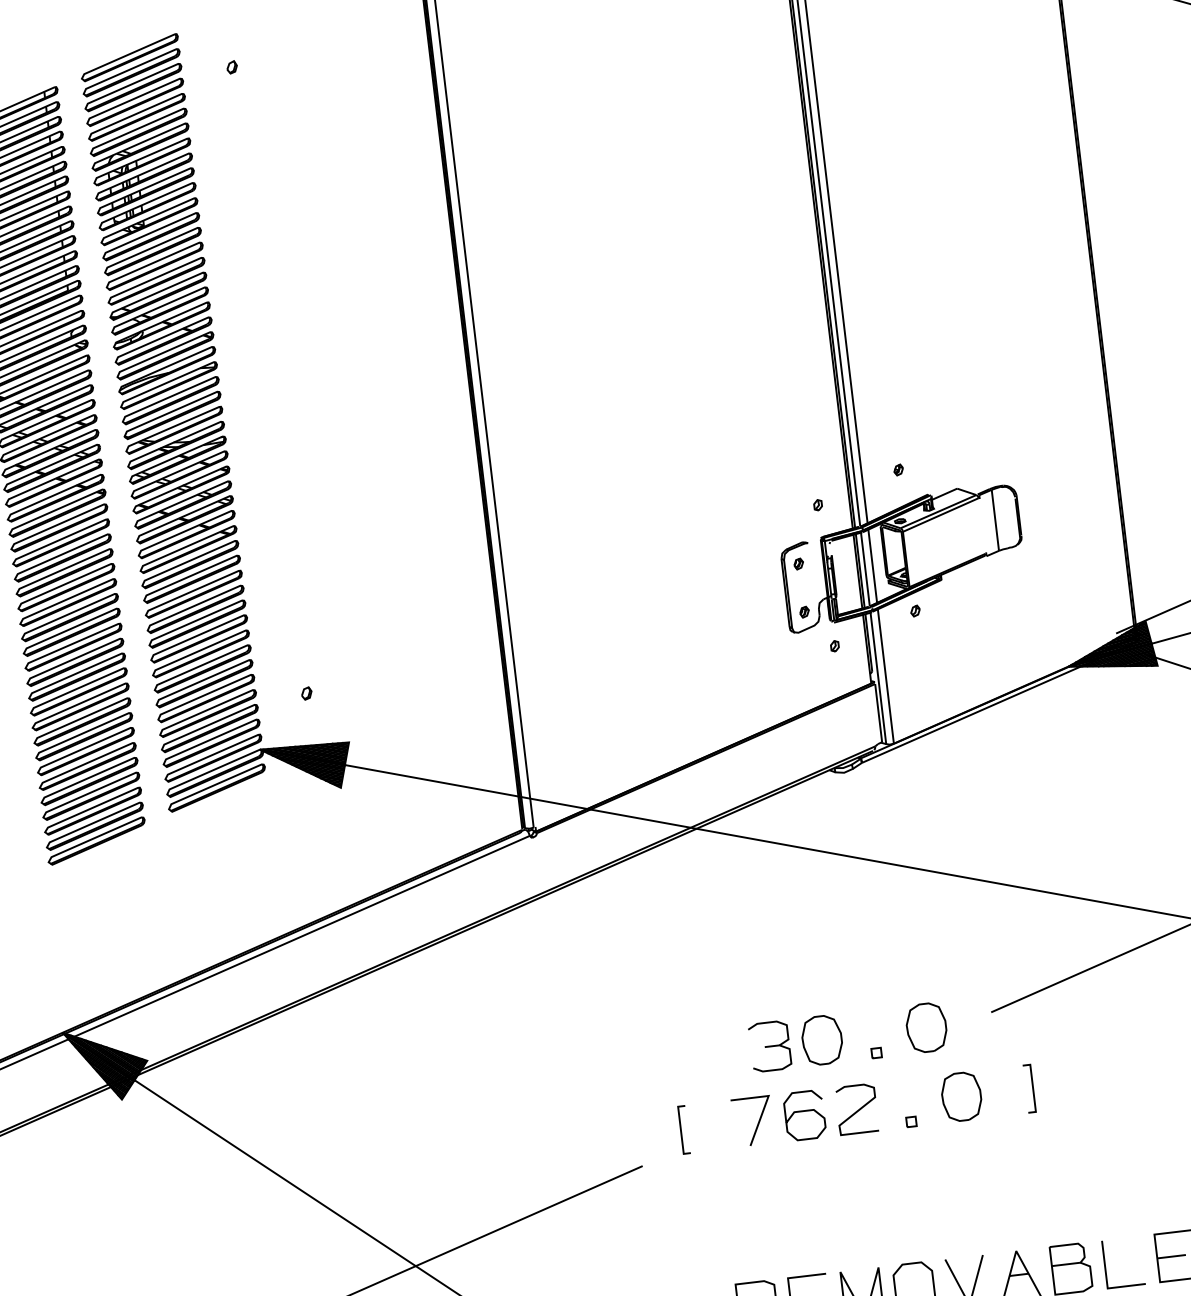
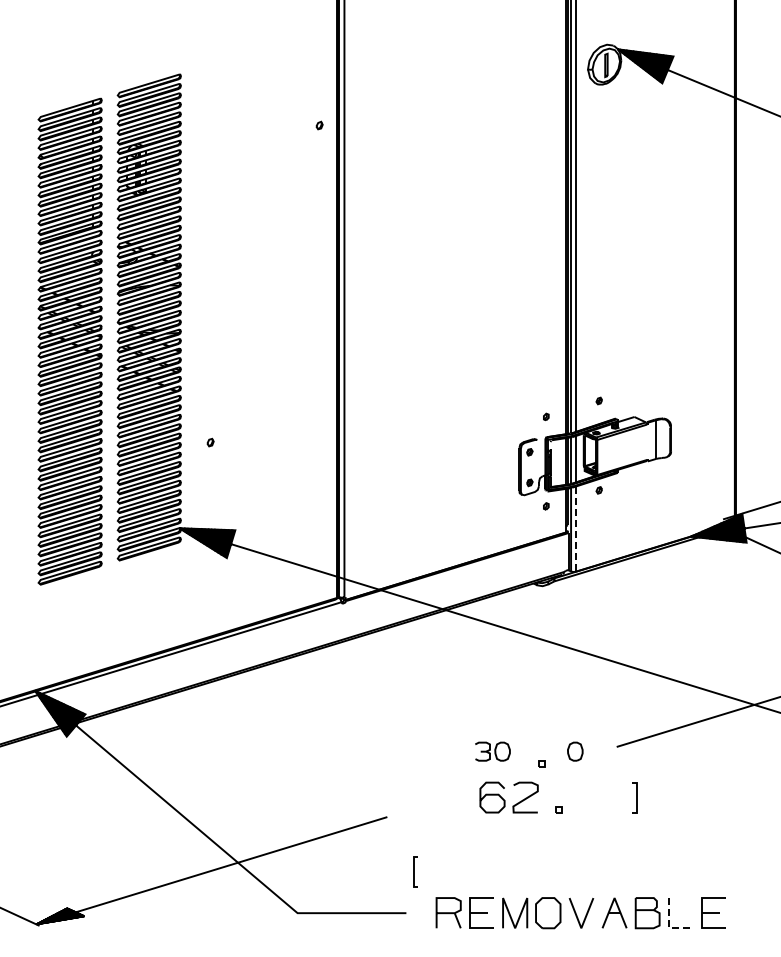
part: (231, 67) -> (319, 125), moved
line: (885, 677) -> (575, 529), solid -> dashed
part: (306, 693) -> (210, 442), moved
part: (927, 1027) -> (575, 751), size x0.6
part: (796, 1042) -> (492, 751), size x0.6
part: (960, 1096) -> (591, 797), removed
line: (757, 1121) -> (462, 797), removed
line: (681, 1130) -> (414, 871), moved
line: (1106, 1285) -> (668, 926), solid -> dashed

